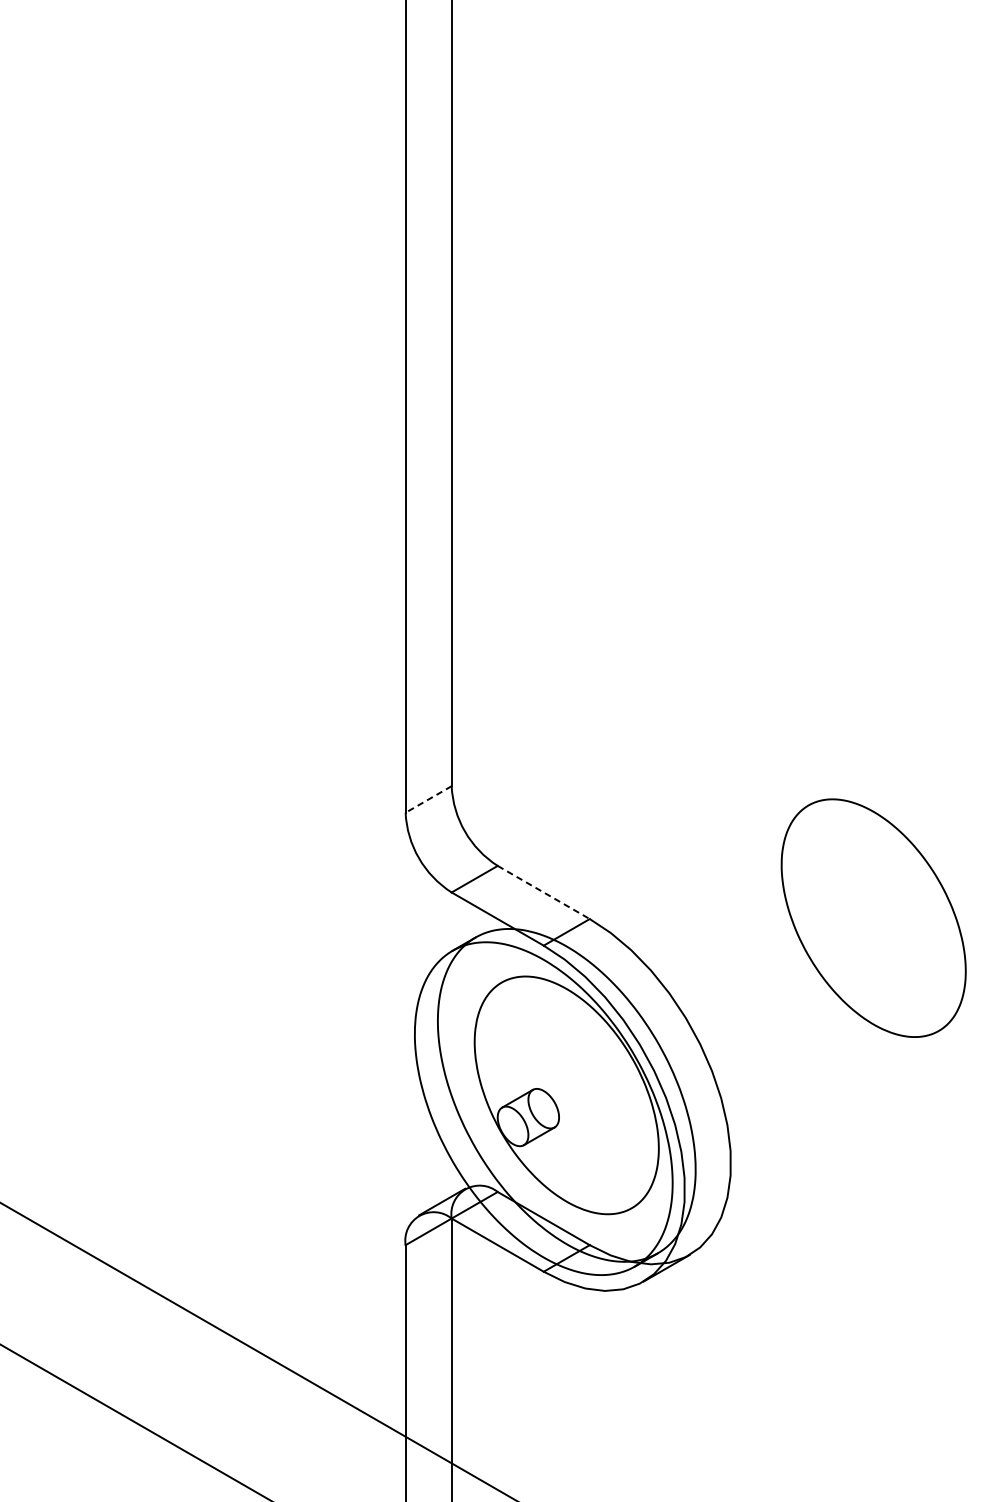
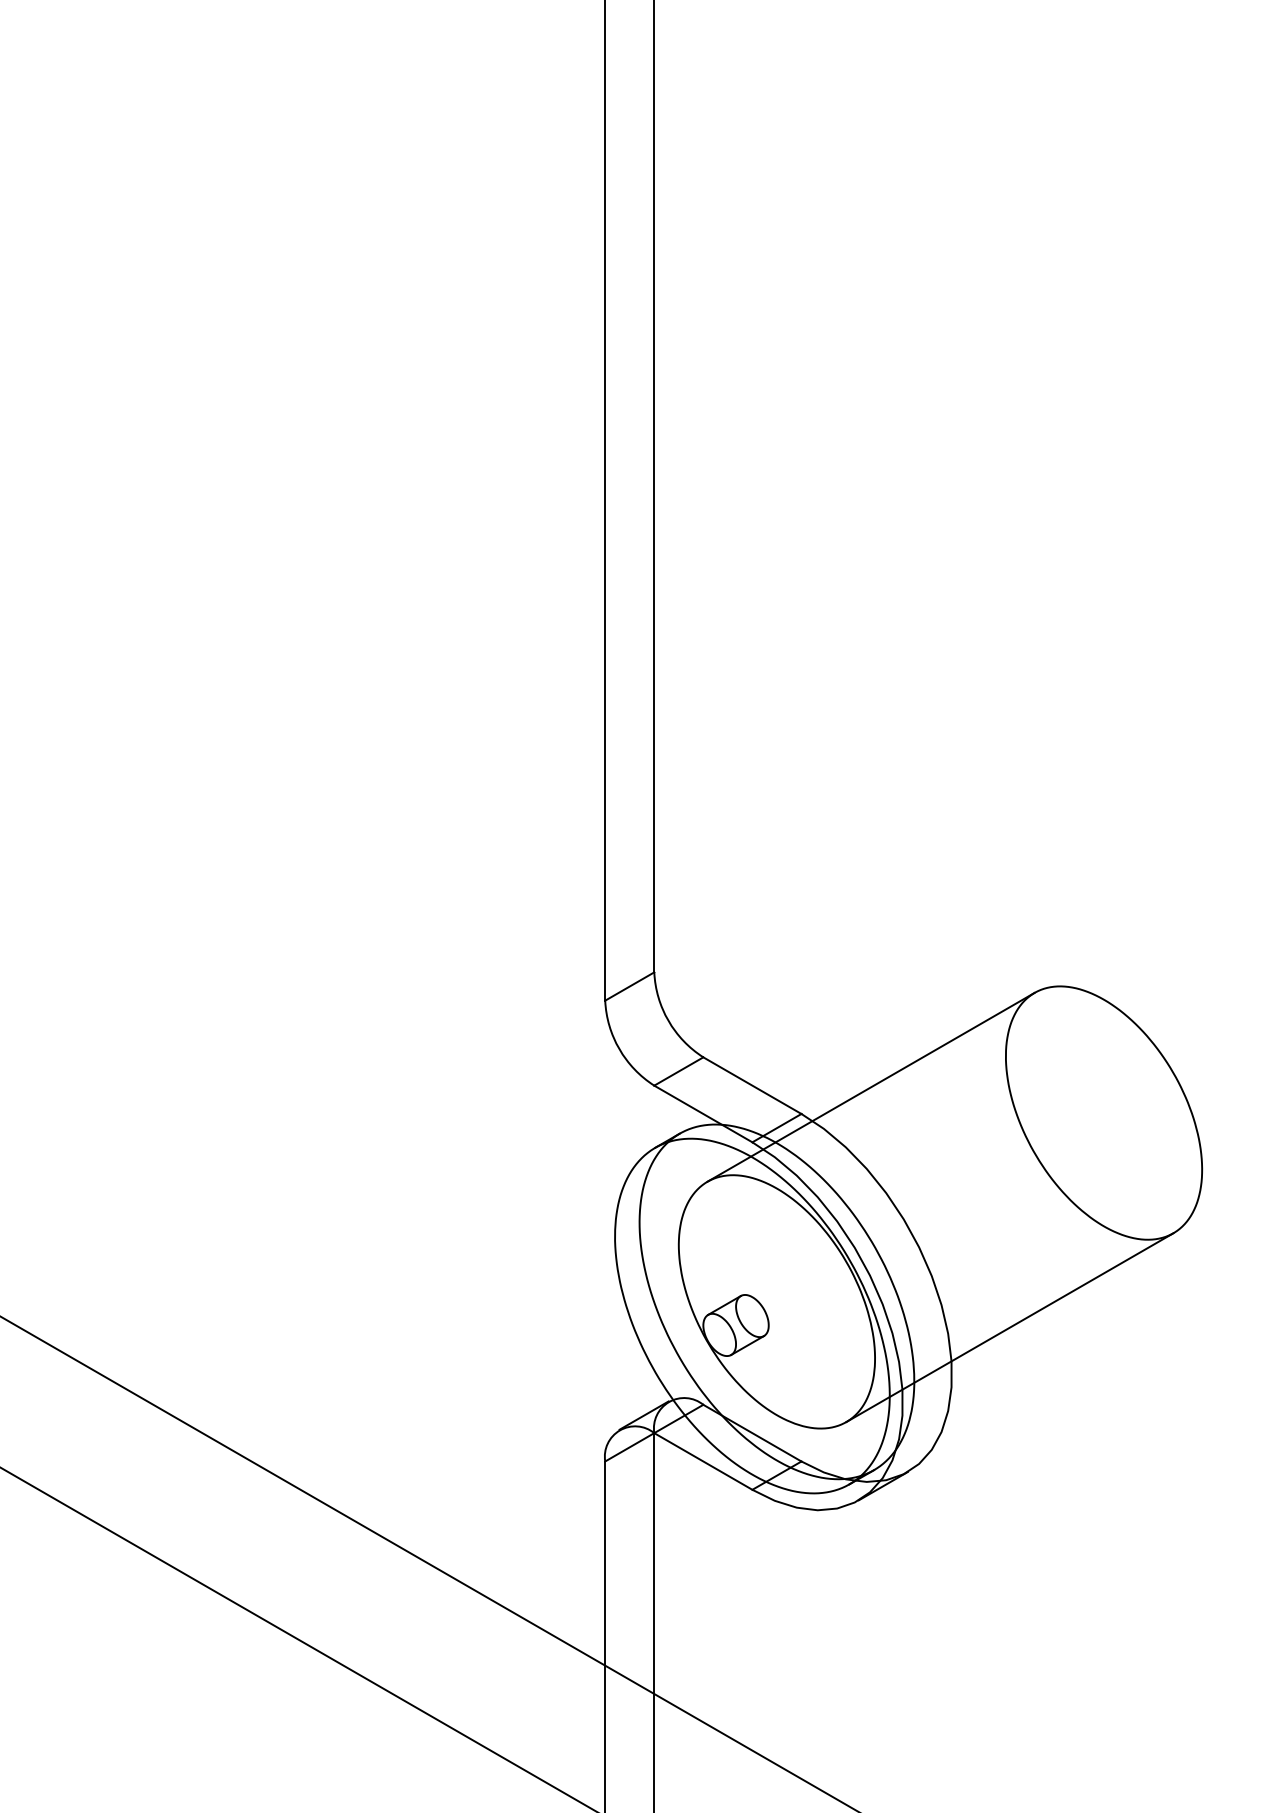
line: (428, 799) -> (629, 986), dashed -> solid
line: (543, 892) -> (752, 1085), dashed -> solid
line: (654, 893) -> (870, 1086), added
line: (785, 1119) -> (1009, 1327), added

